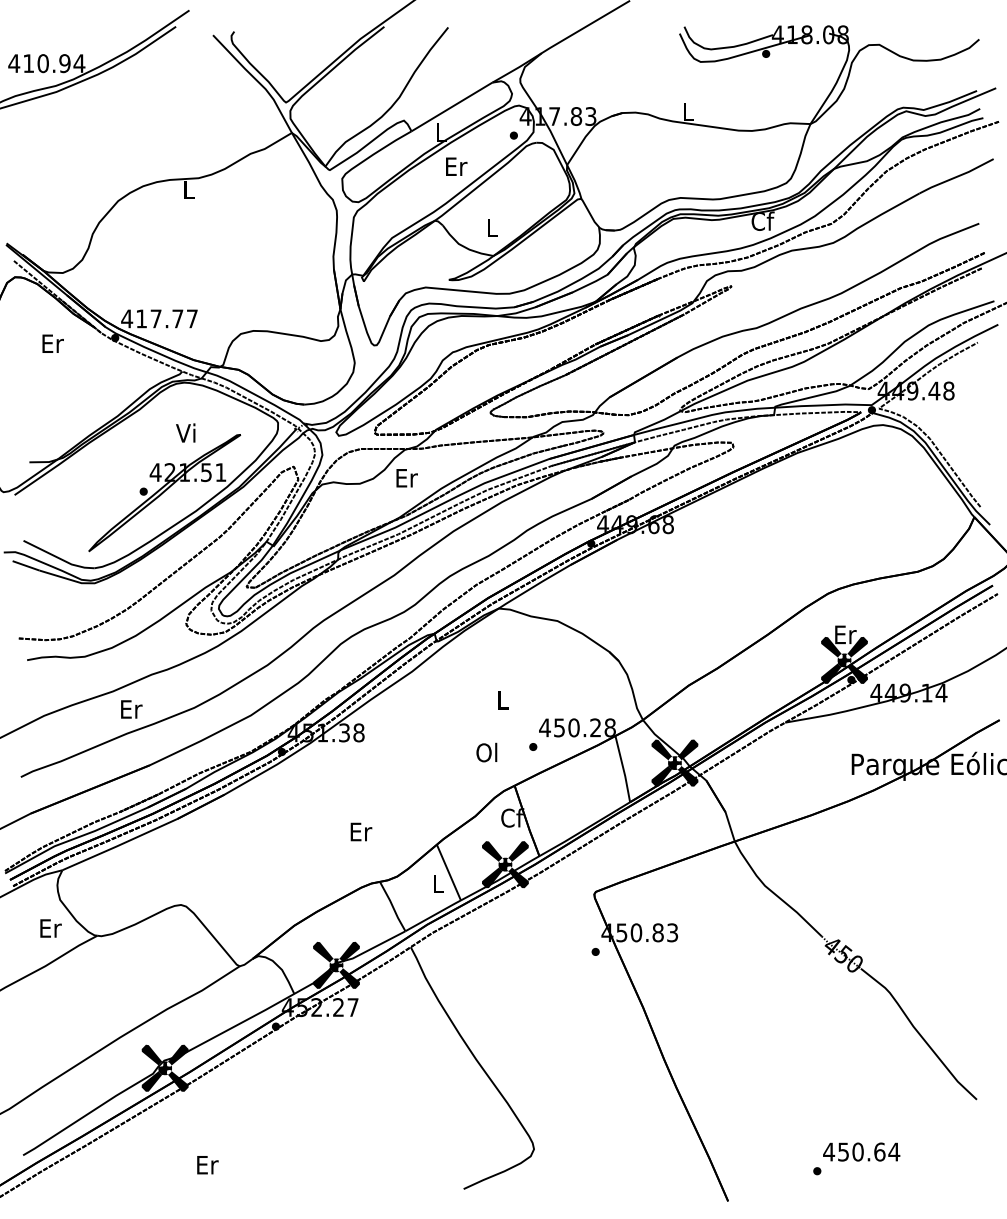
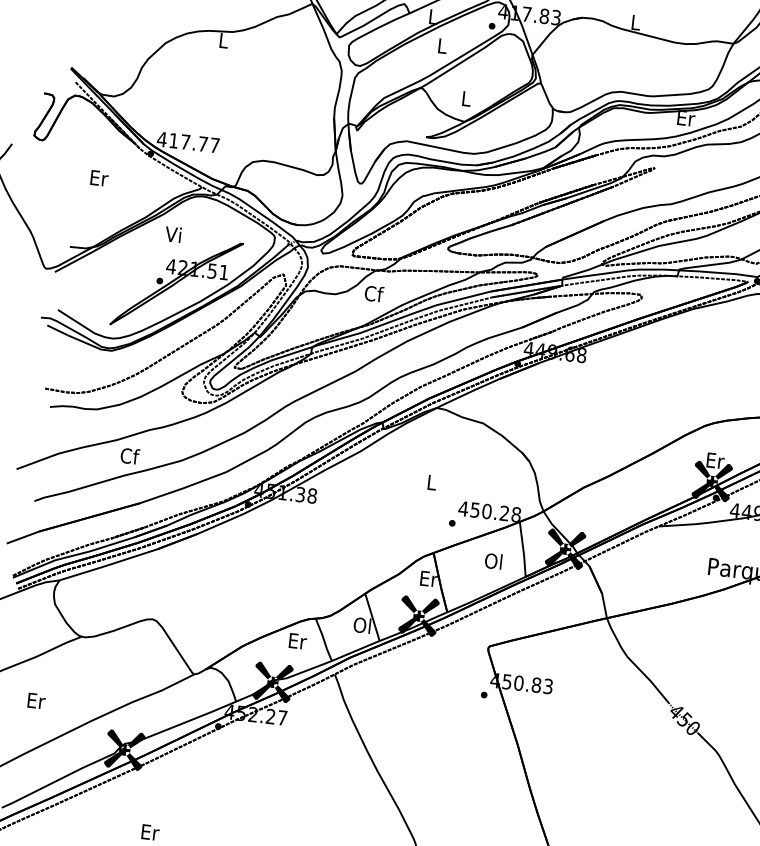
text: (456, 166) -> (442, 45), Er -> L
text: (762, 220) -> (685, 117), Cf -> Er
text: (52, 343) -> (98, 178), moved
text: (185, 432) -> (173, 233), moved
text: (406, 477) -> (374, 293), Er -> Cf
text: (131, 708) -> (130, 455), Er -> Cf
text: (486, 752) -> (493, 561), moved
text: (512, 817) -> (428, 578), Cf -> Er
text: (361, 831) -> (298, 640), moved
text: (437, 883) -> (362, 625), L -> Ol
text: (50, 928) -> (36, 701), moved

